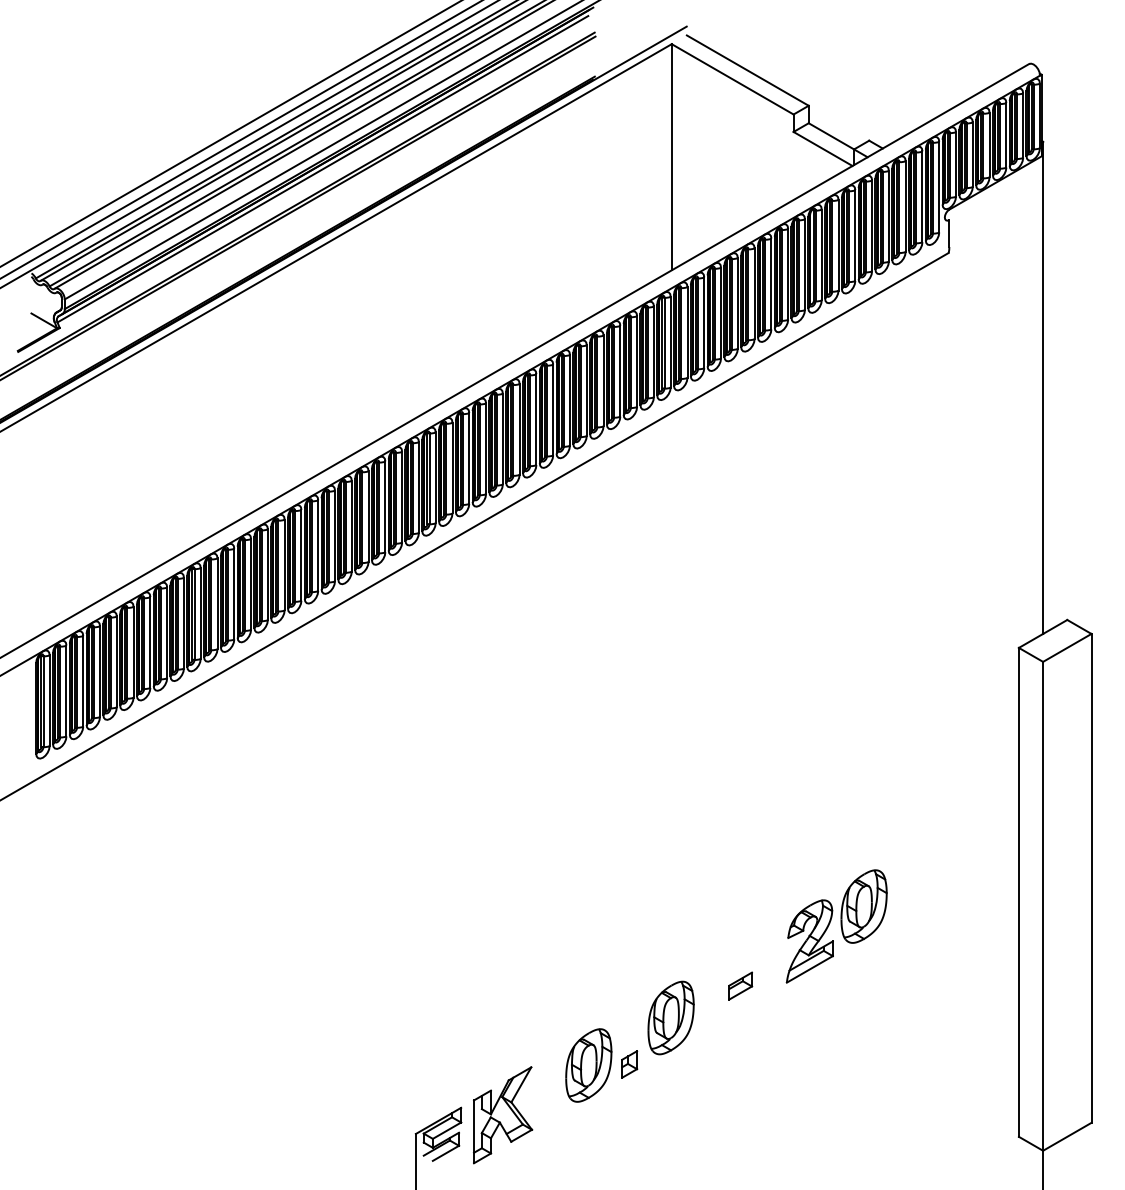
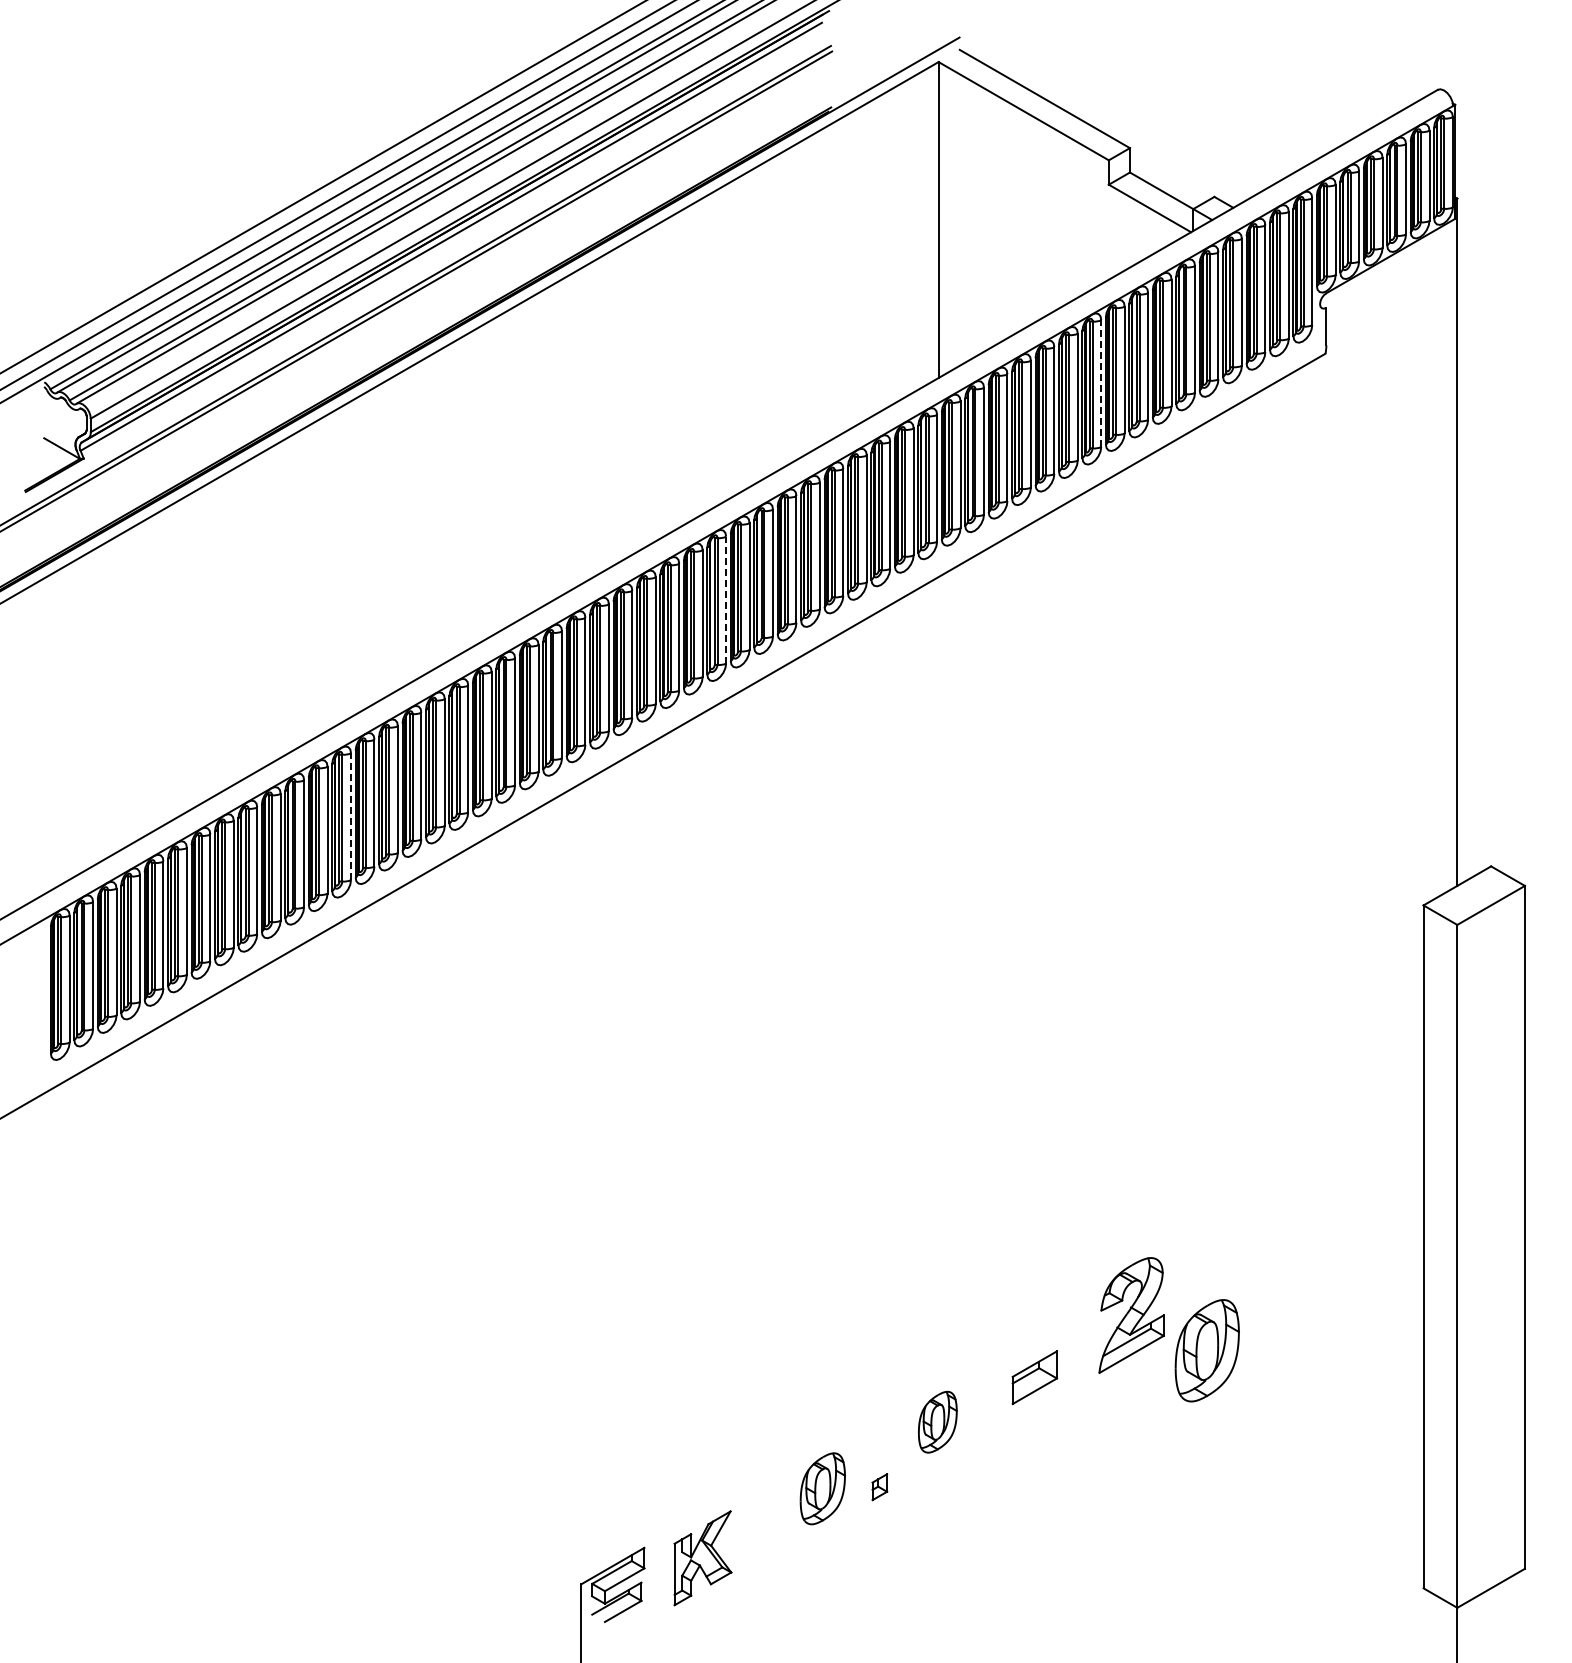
line: (788, 274) -> (1101, 383), solid -> dashed
line: (519, 428) -> (726, 599), solid -> dashed
line: (251, 584) -> (351, 816), solid -> dashed
part: (863, 906) -> (1206, 1350), moved
part: (740, 985) -> (1034, 1377), size x1.4
part: (670, 1017) -> (937, 1421), size x0.6
part: (629, 1063) -> (879, 1486), size x0.7
part: (588, 1065) -> (822, 1488), size x0.7
part: (502, 1115) -> (702, 1558), size x0.7

